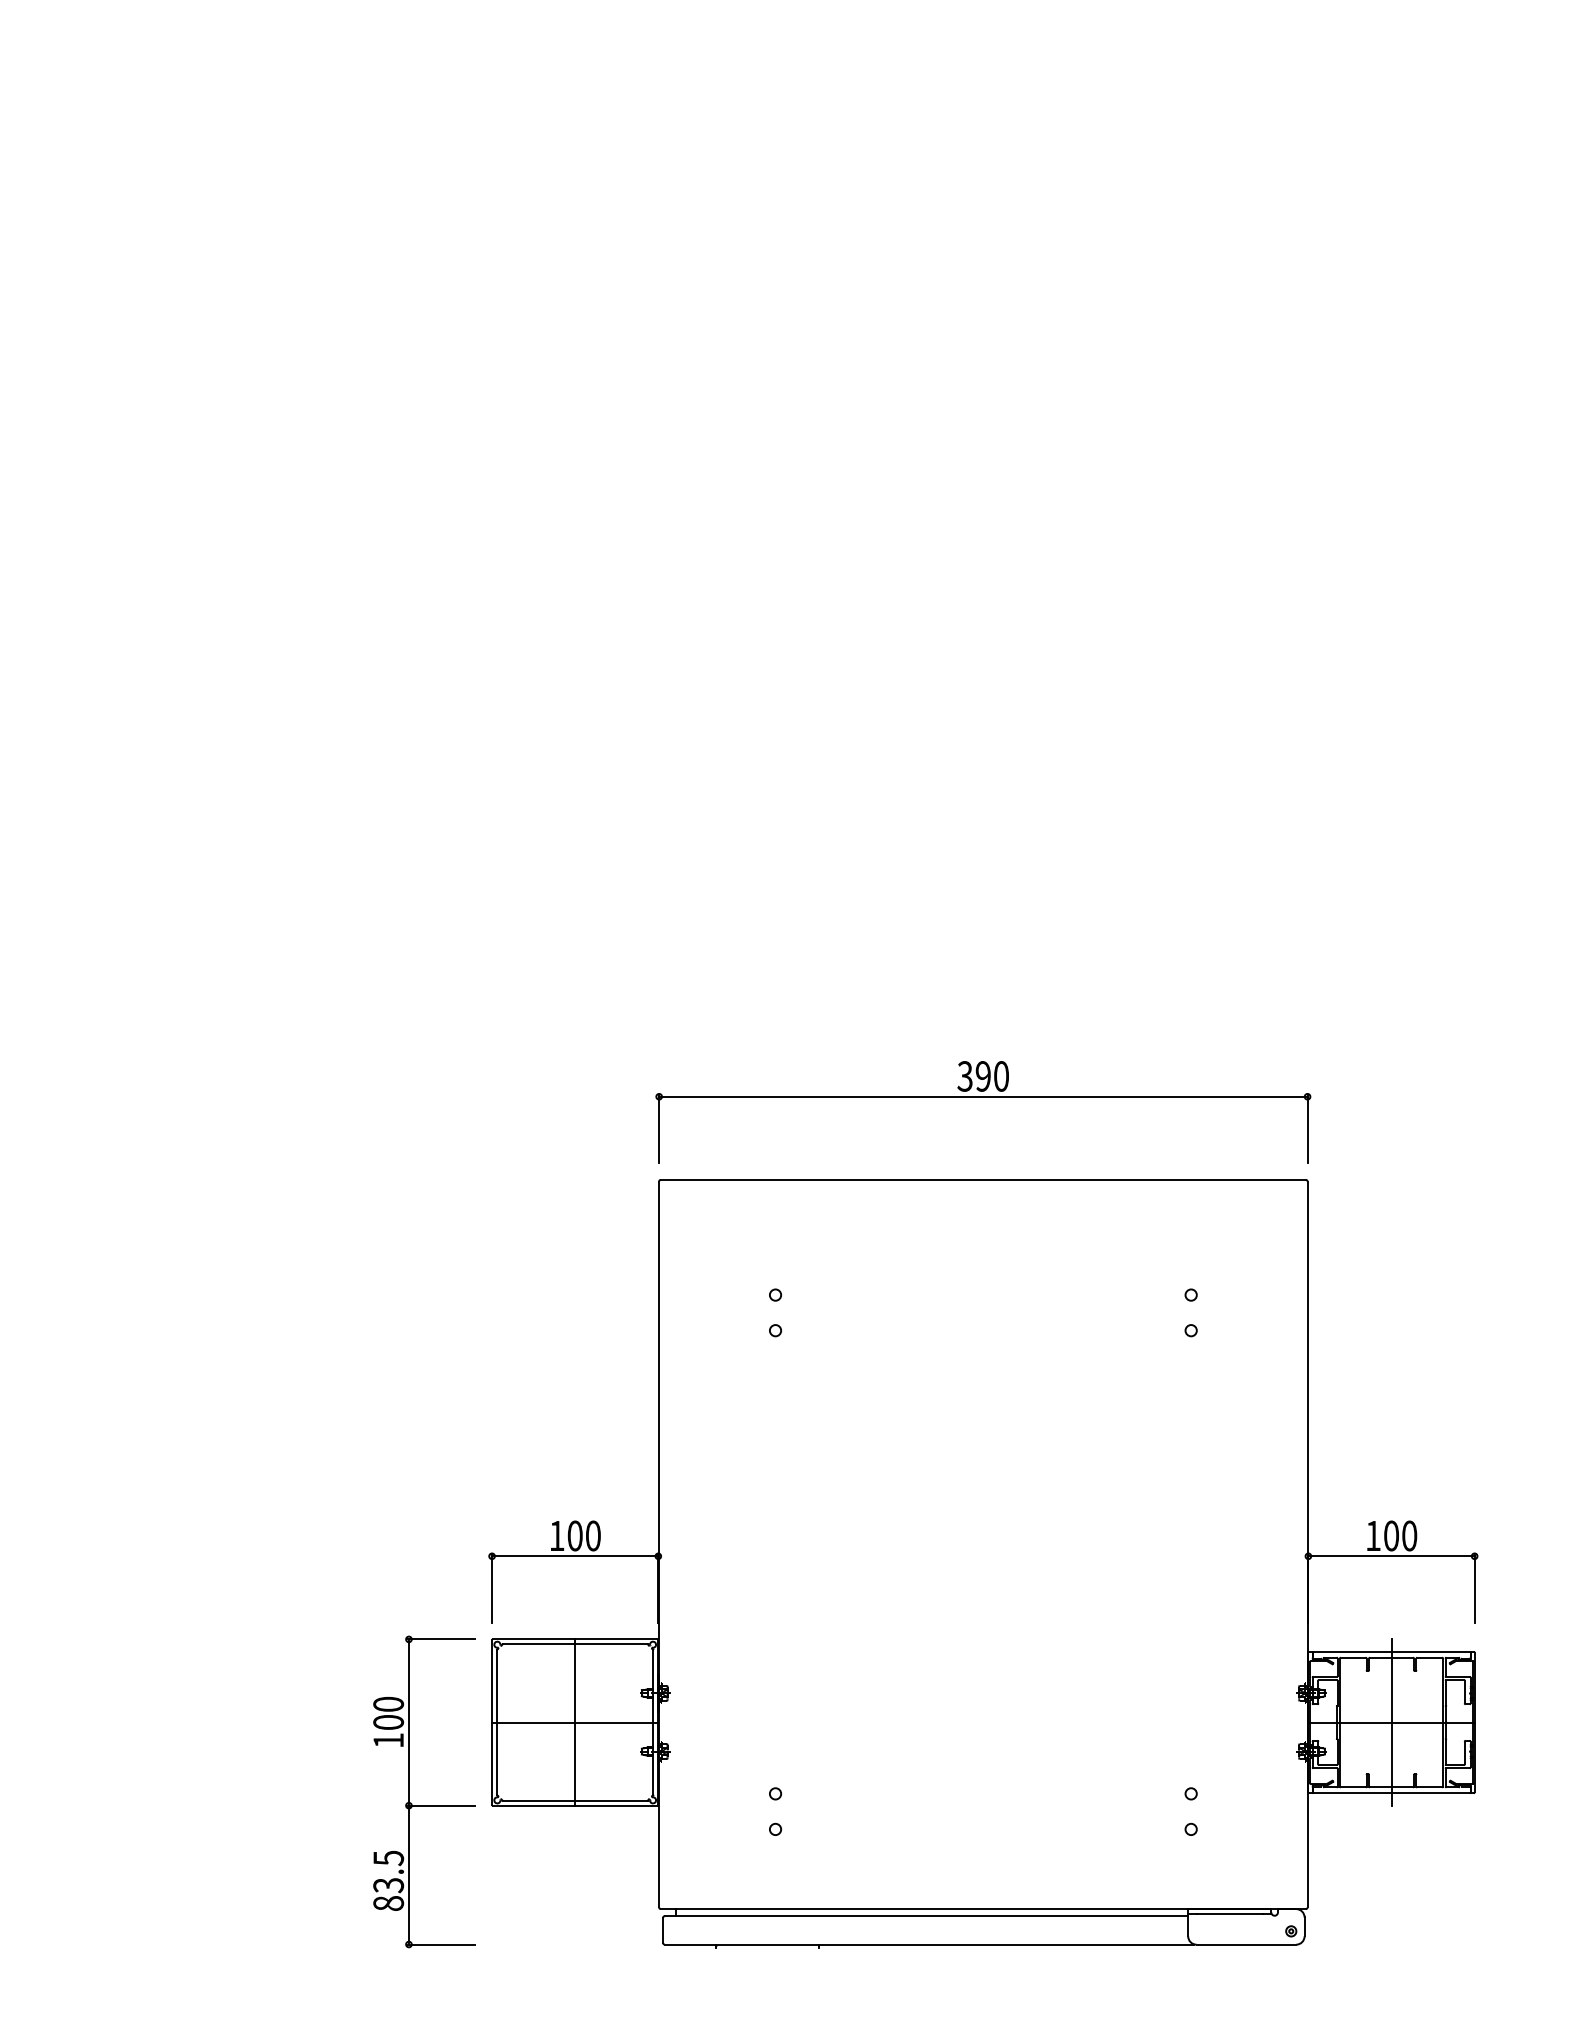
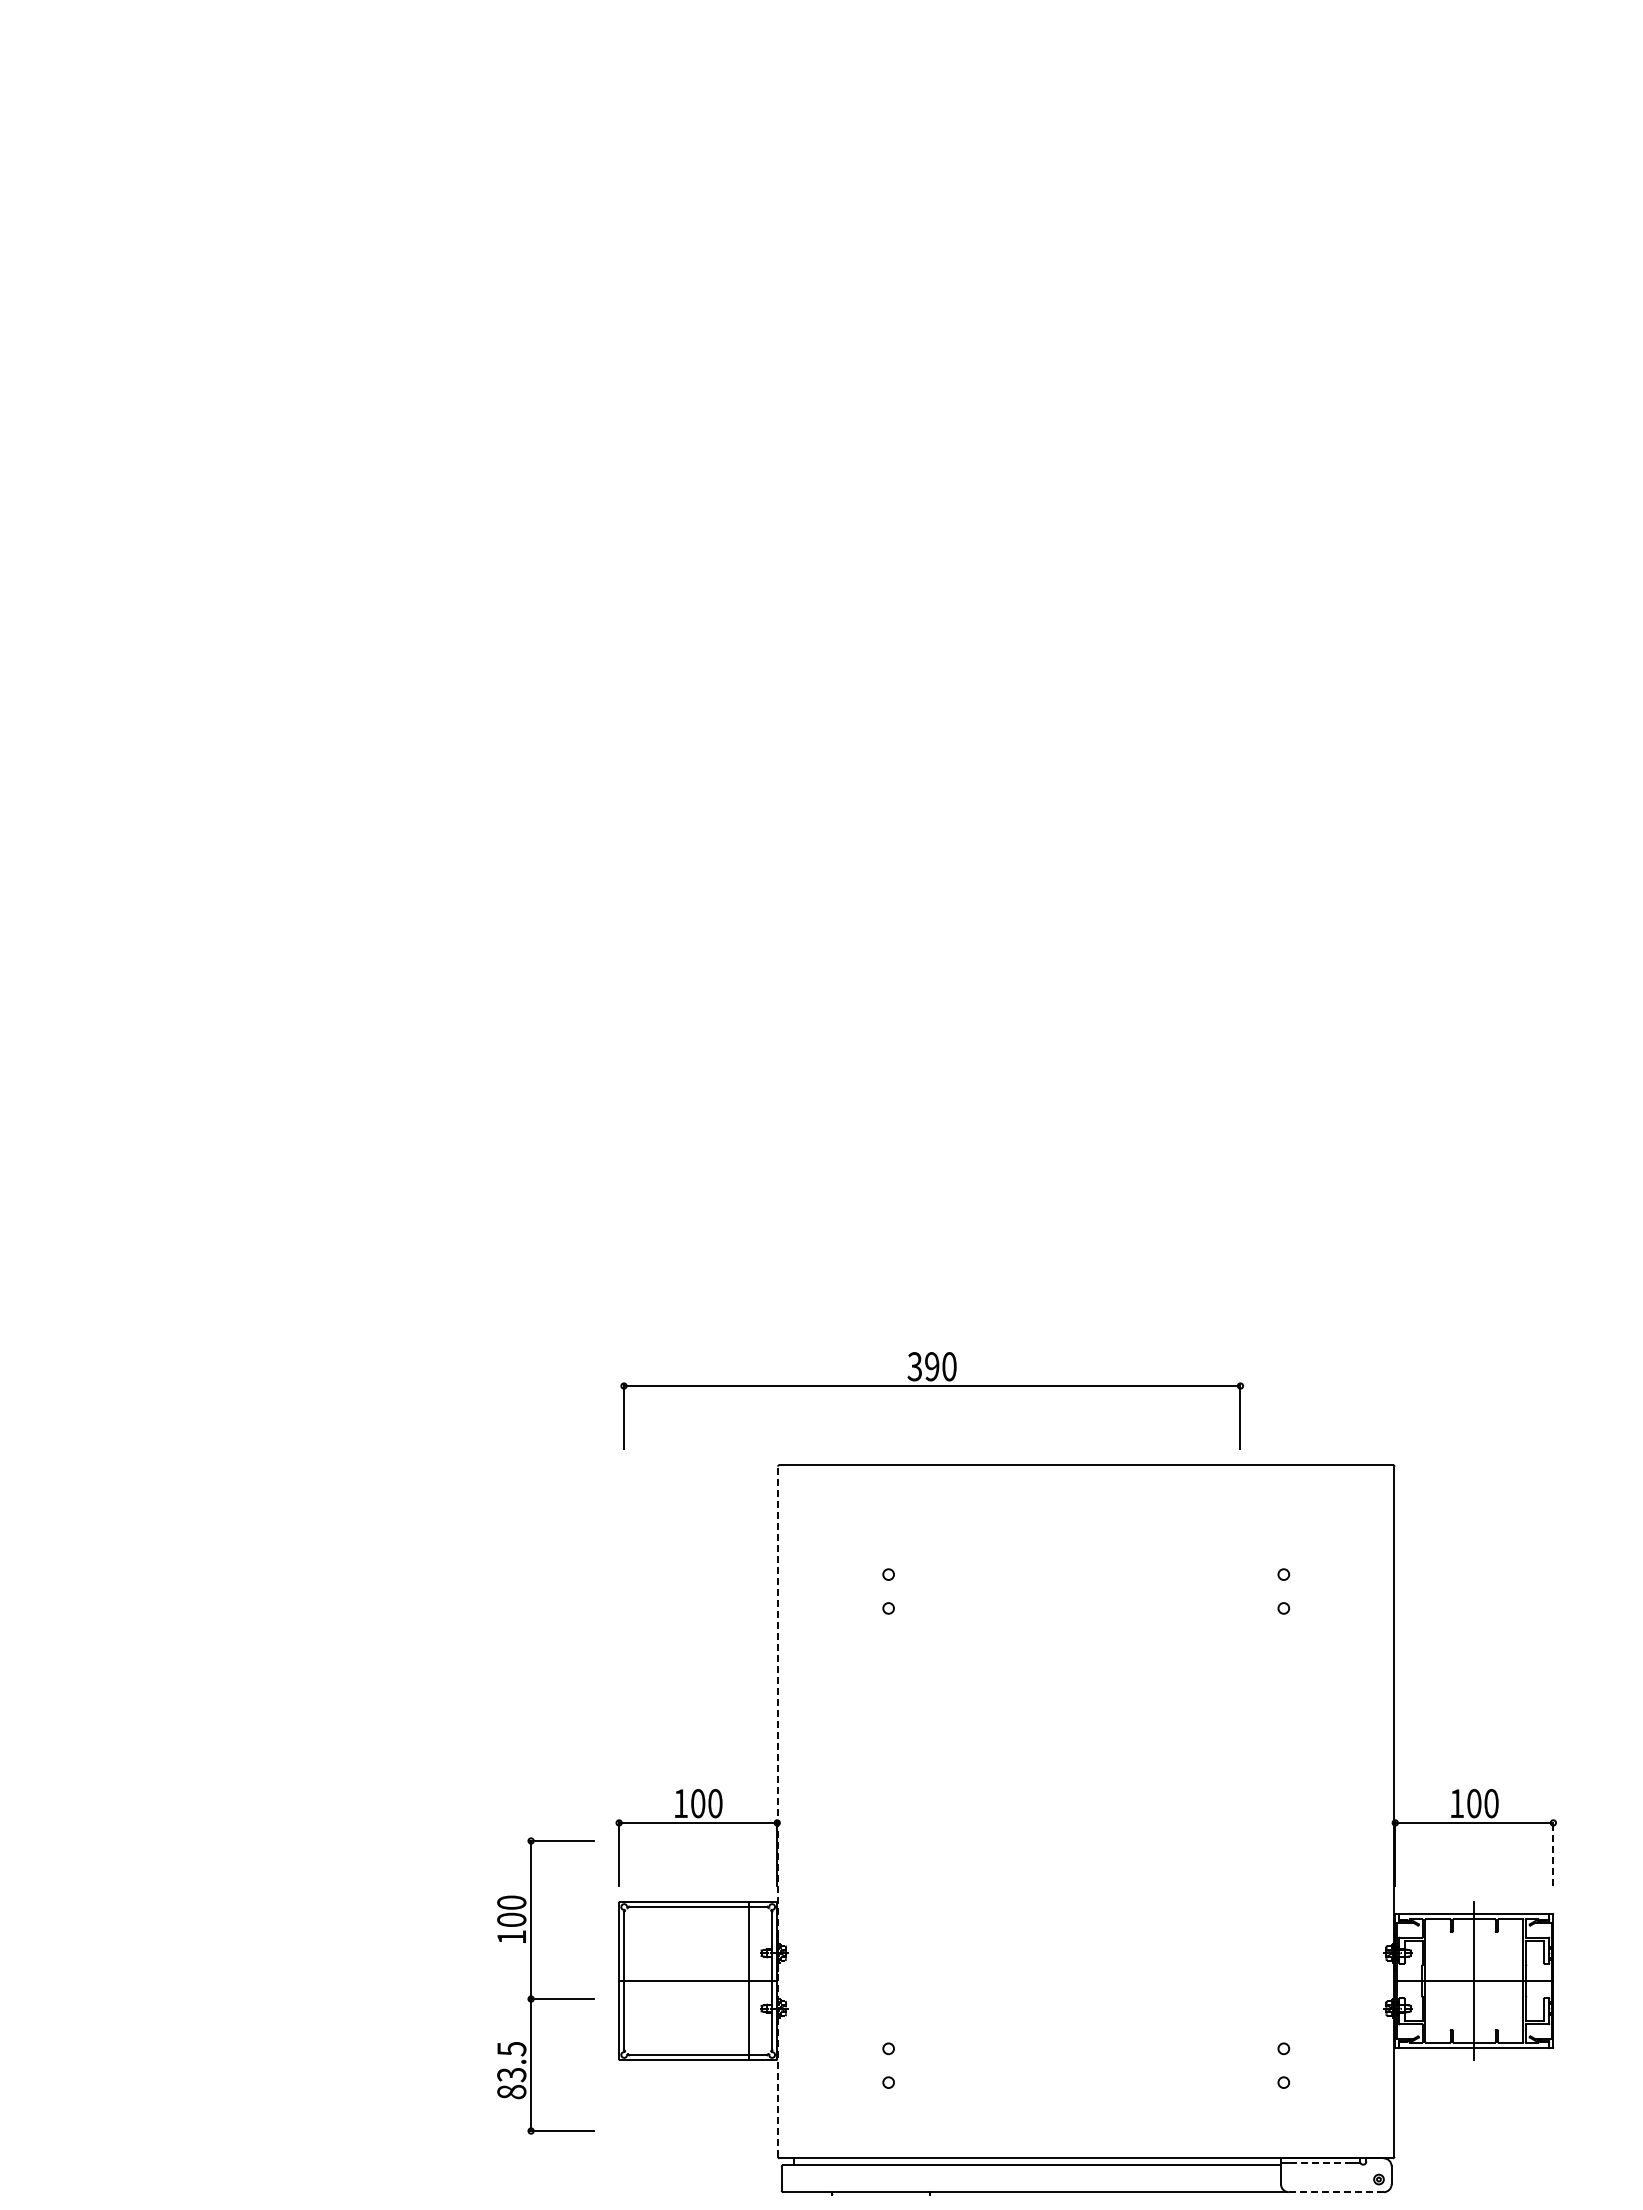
part: (982, 1097) -> (931, 1386), moved
line: (659, 1544) -> (778, 1811), solid -> dashed
line: (1474, 1588) -> (1553, 1853), solid -> dashed
line: (575, 1722) -> (749, 1980), moved
part: (424, 1805) -> (545, 1998), moved
line: (1229, 1914) -> (1320, 2163), solid -> dashed
line: (1245, 1944) -> (1335, 2192), solid -> dashed

